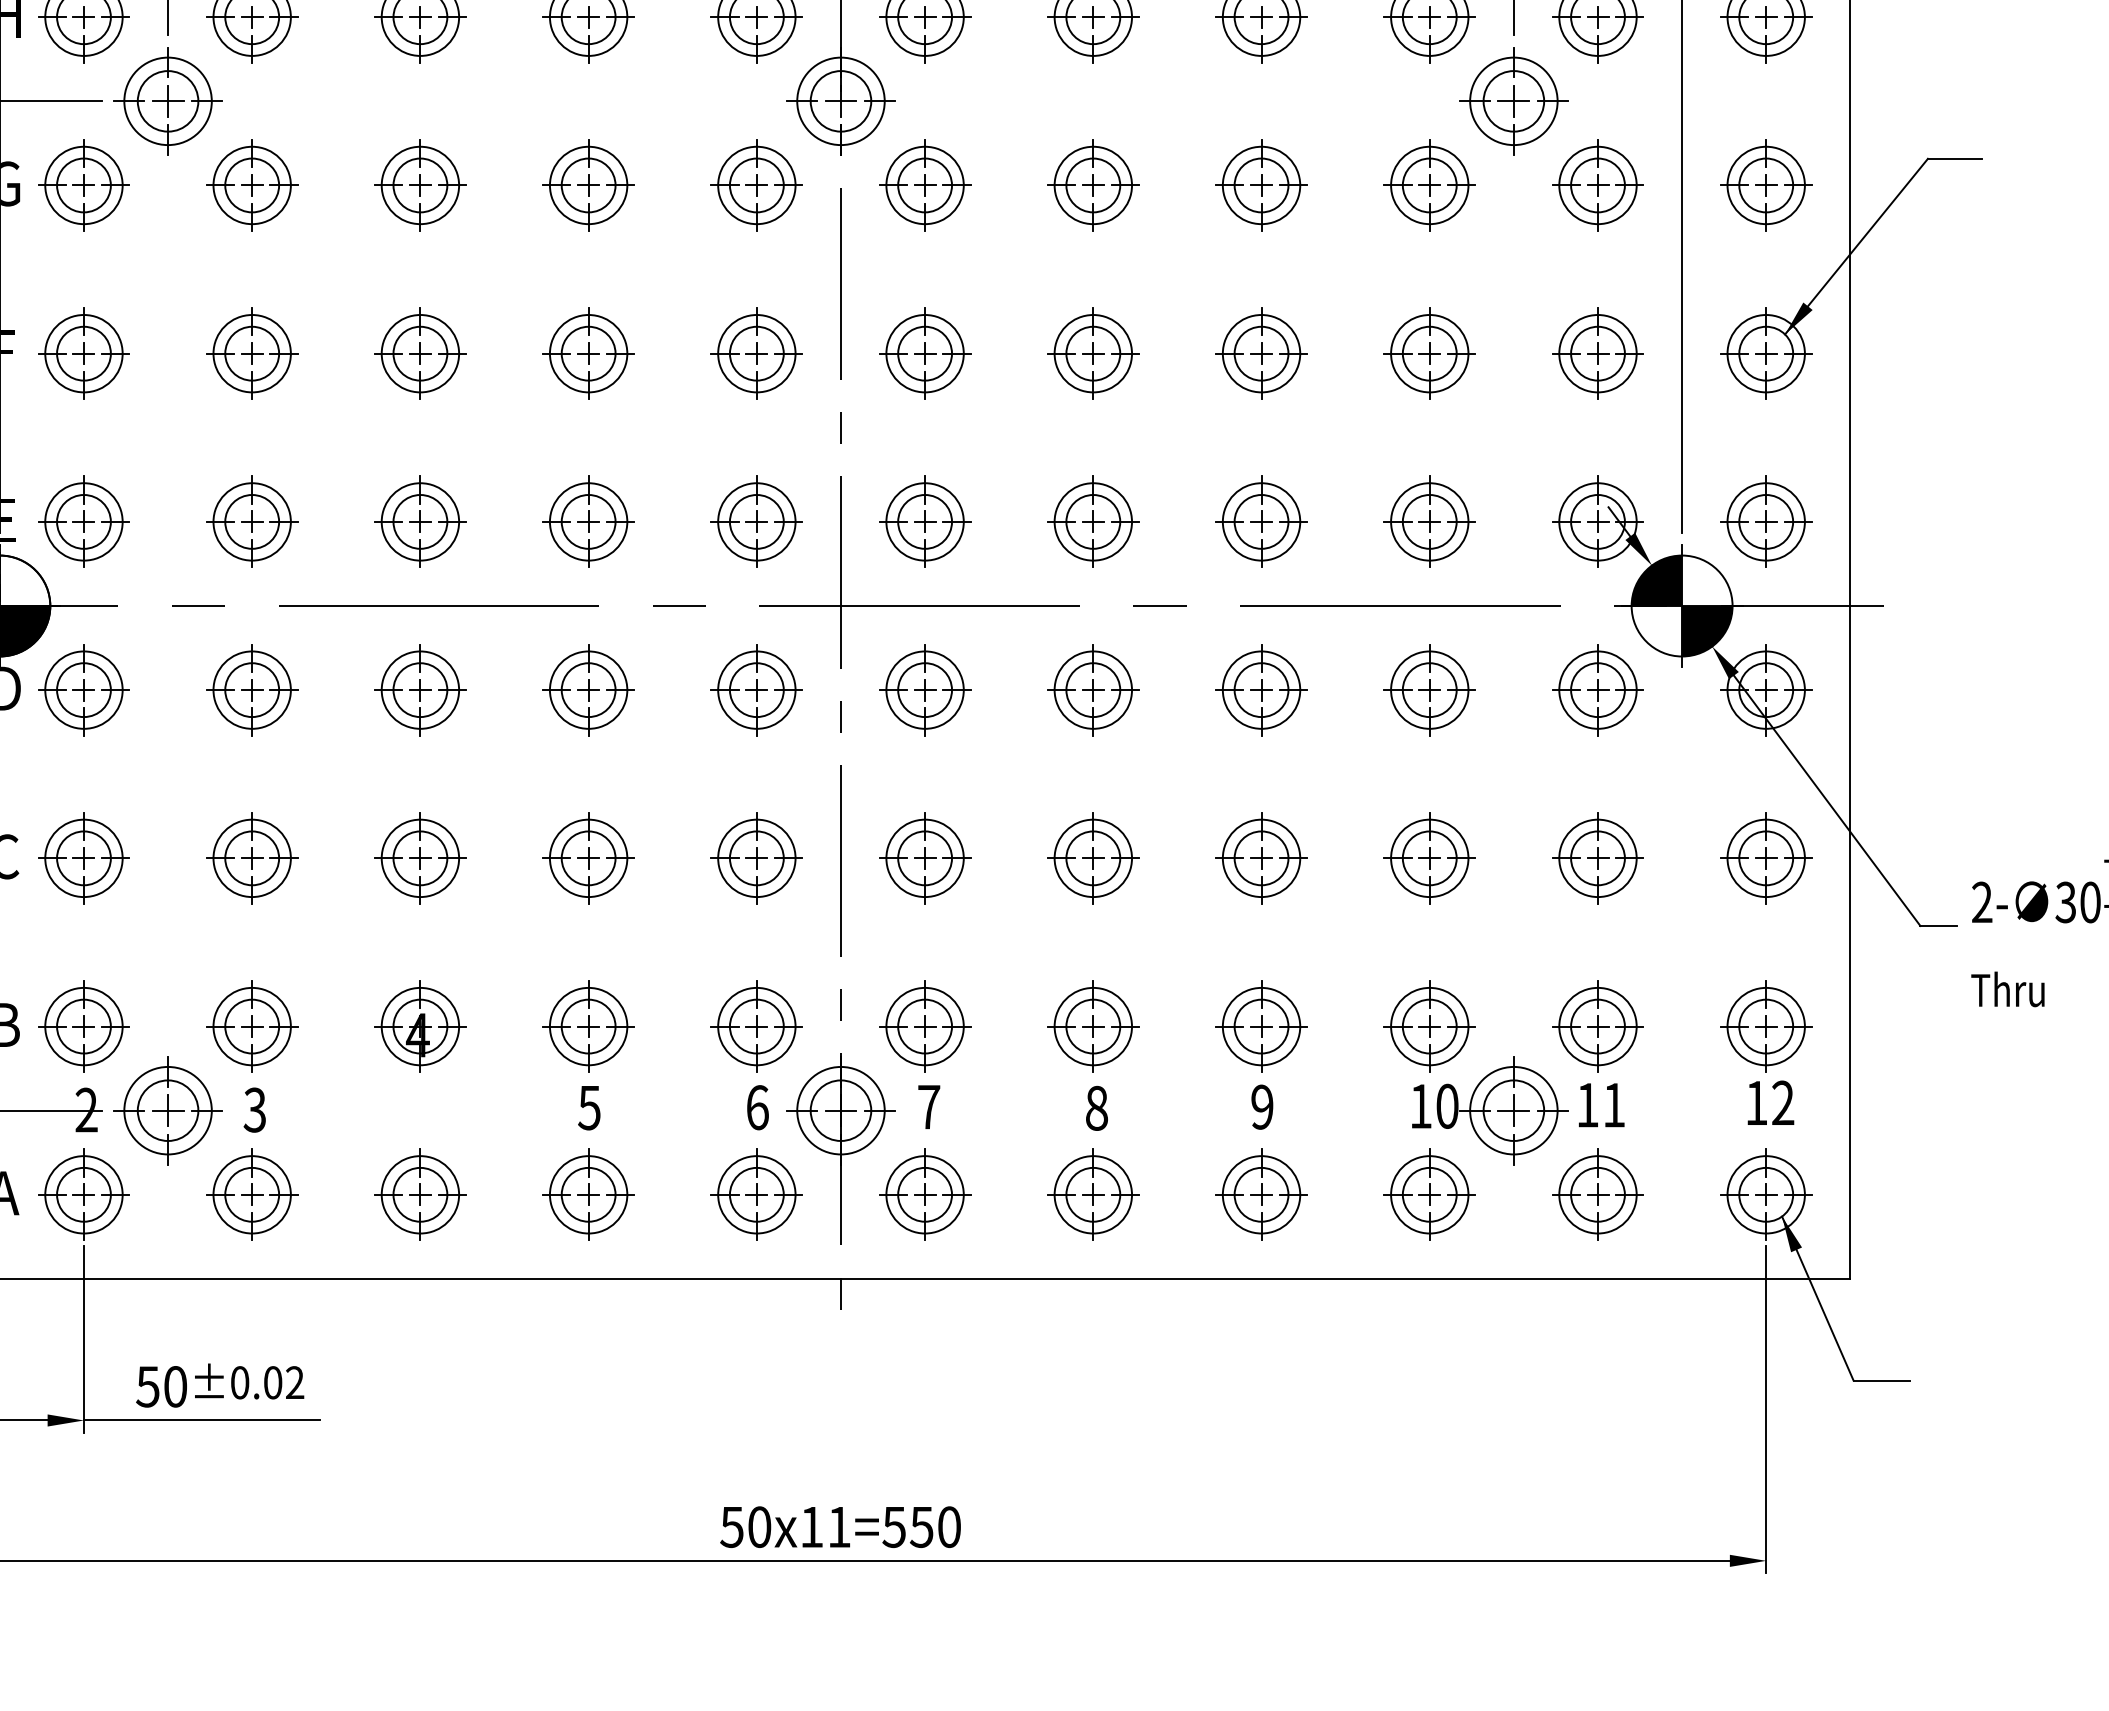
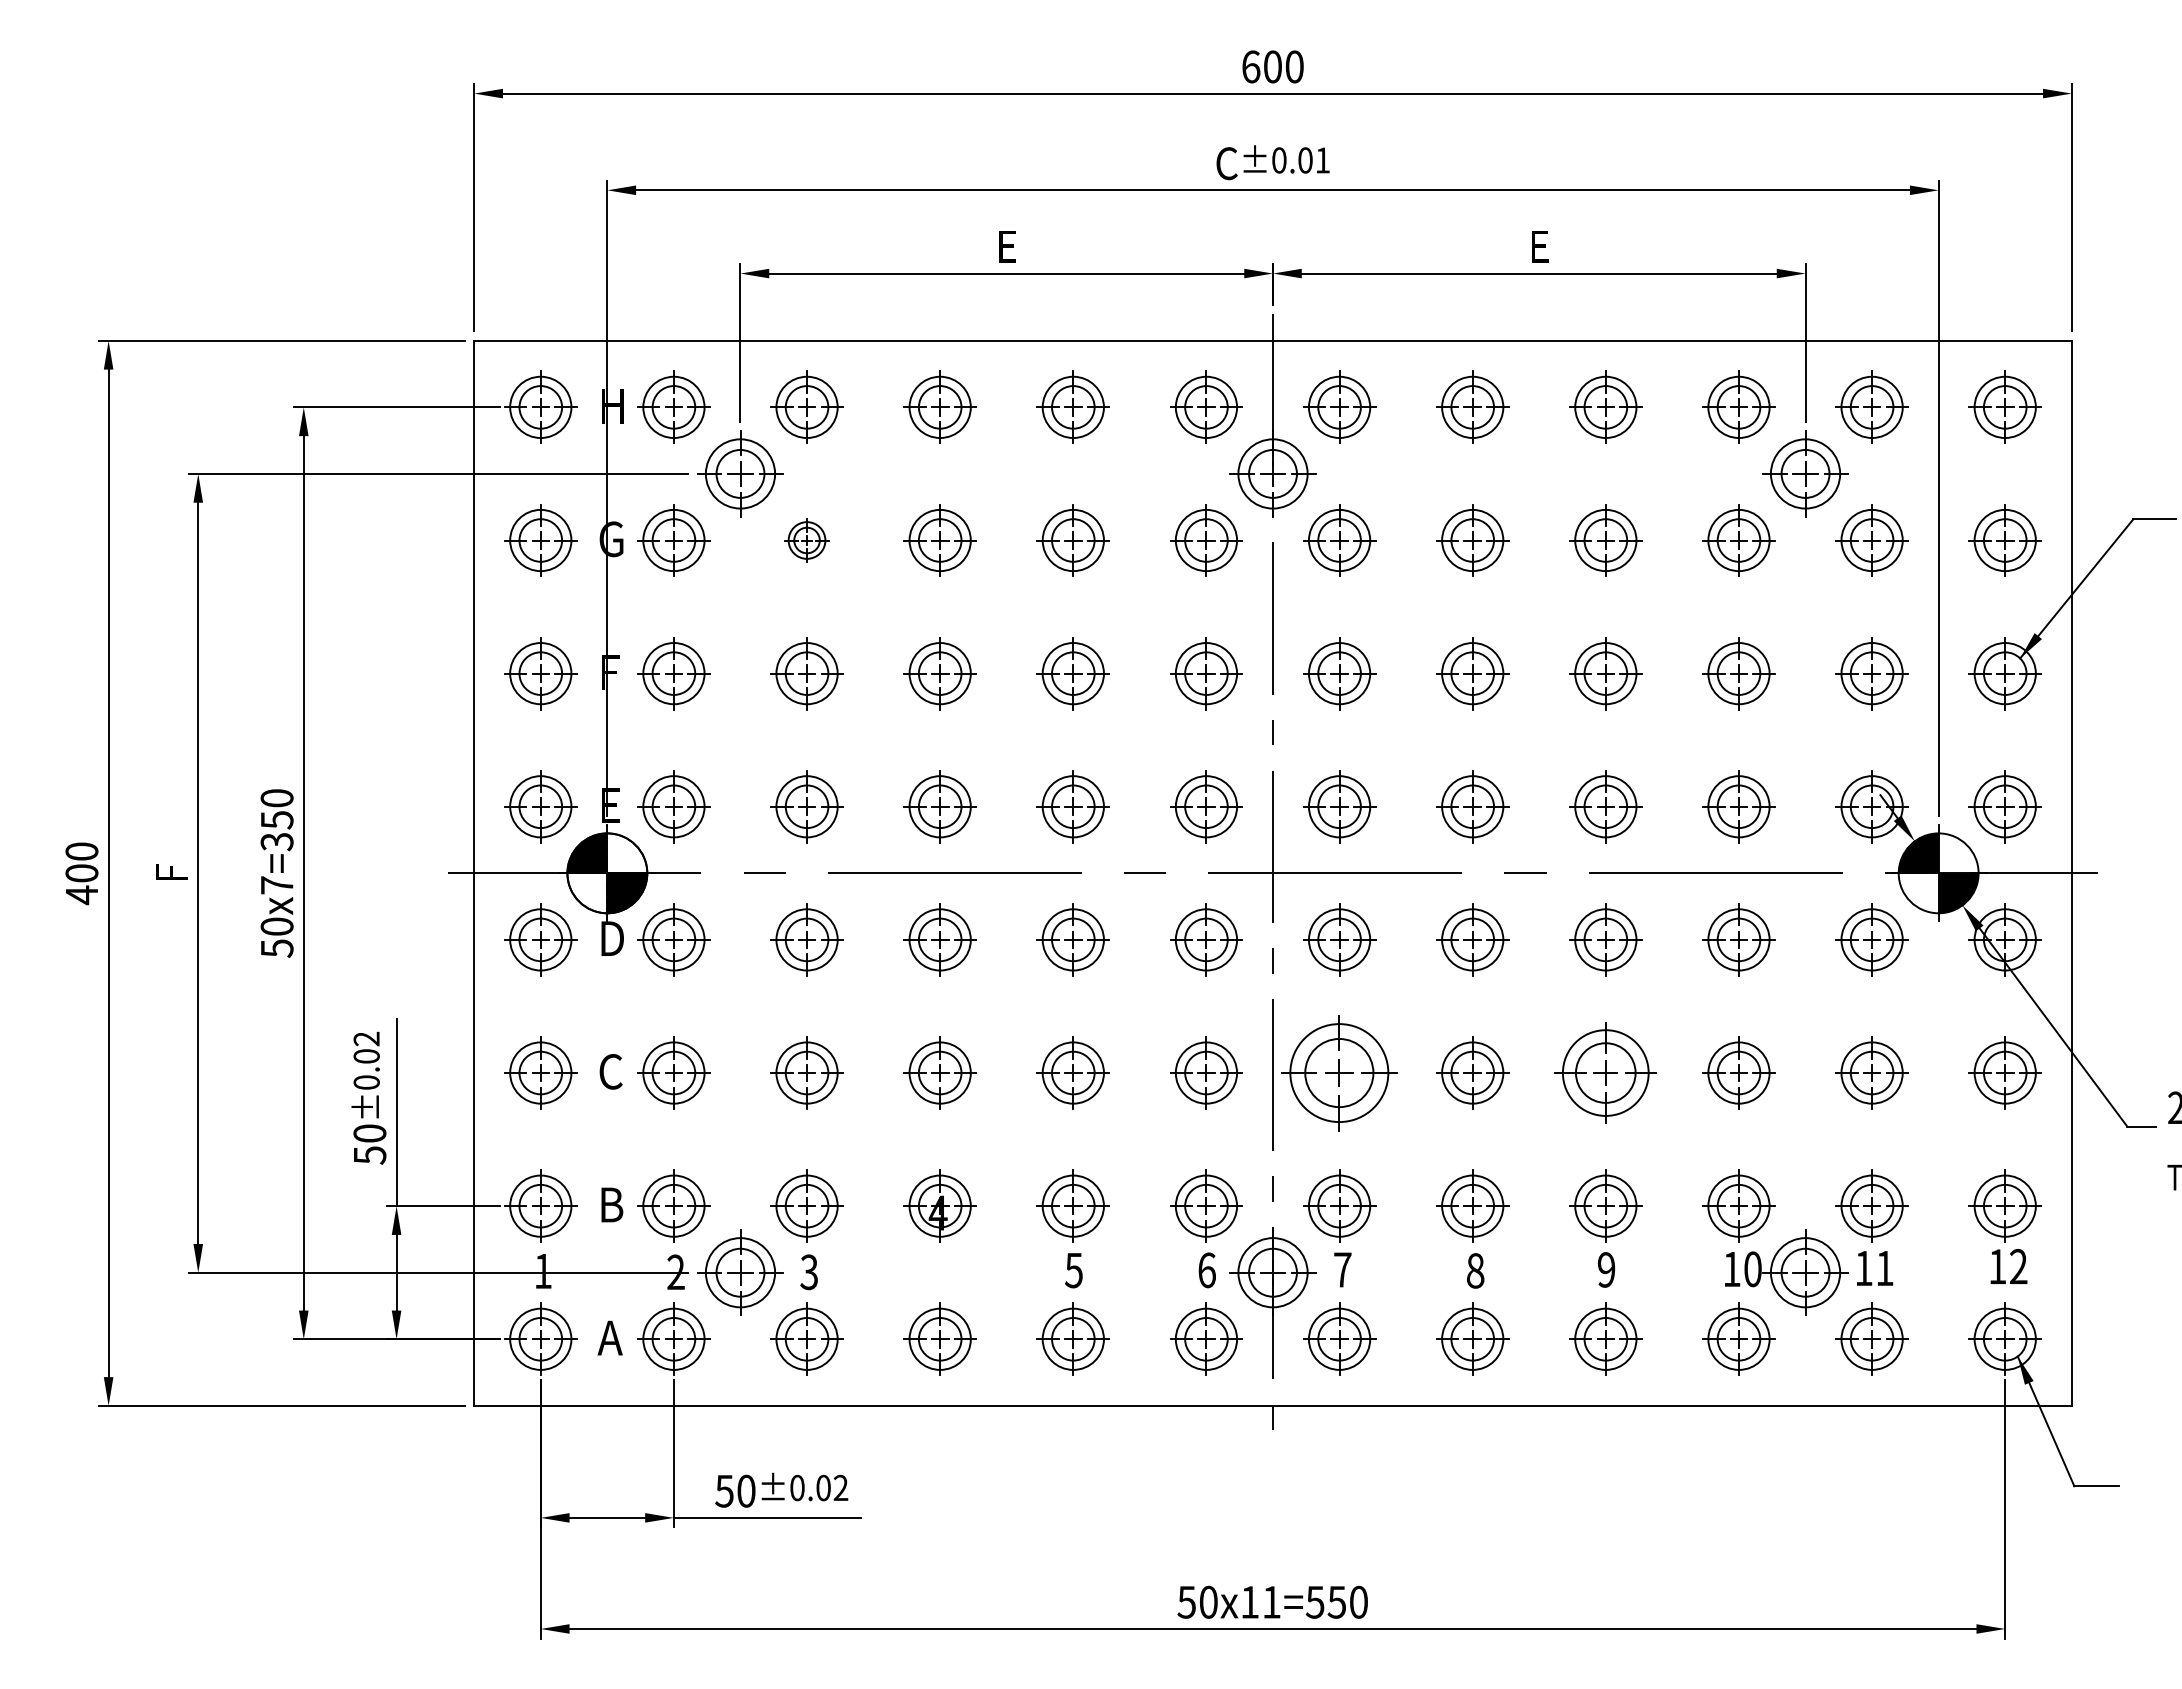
part: (251, 185) -> (806, 540), size x0.6
part: (924, 857) -> (1339, 1072), size x1.6
part: (1261, 857) -> (1605, 1072), size x1.4

